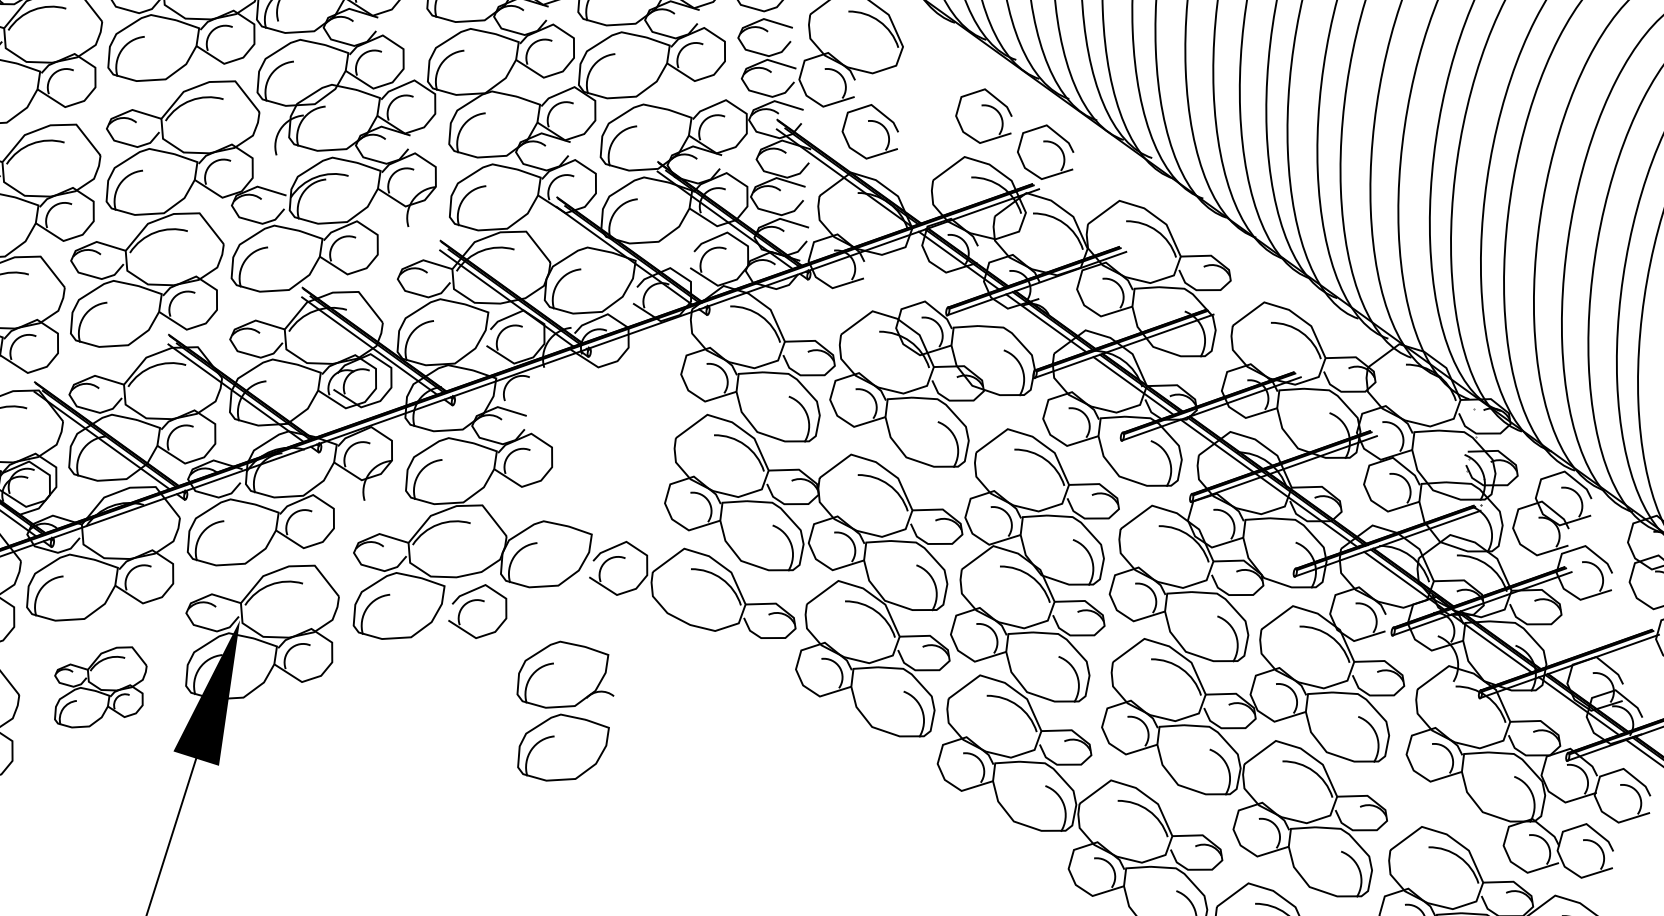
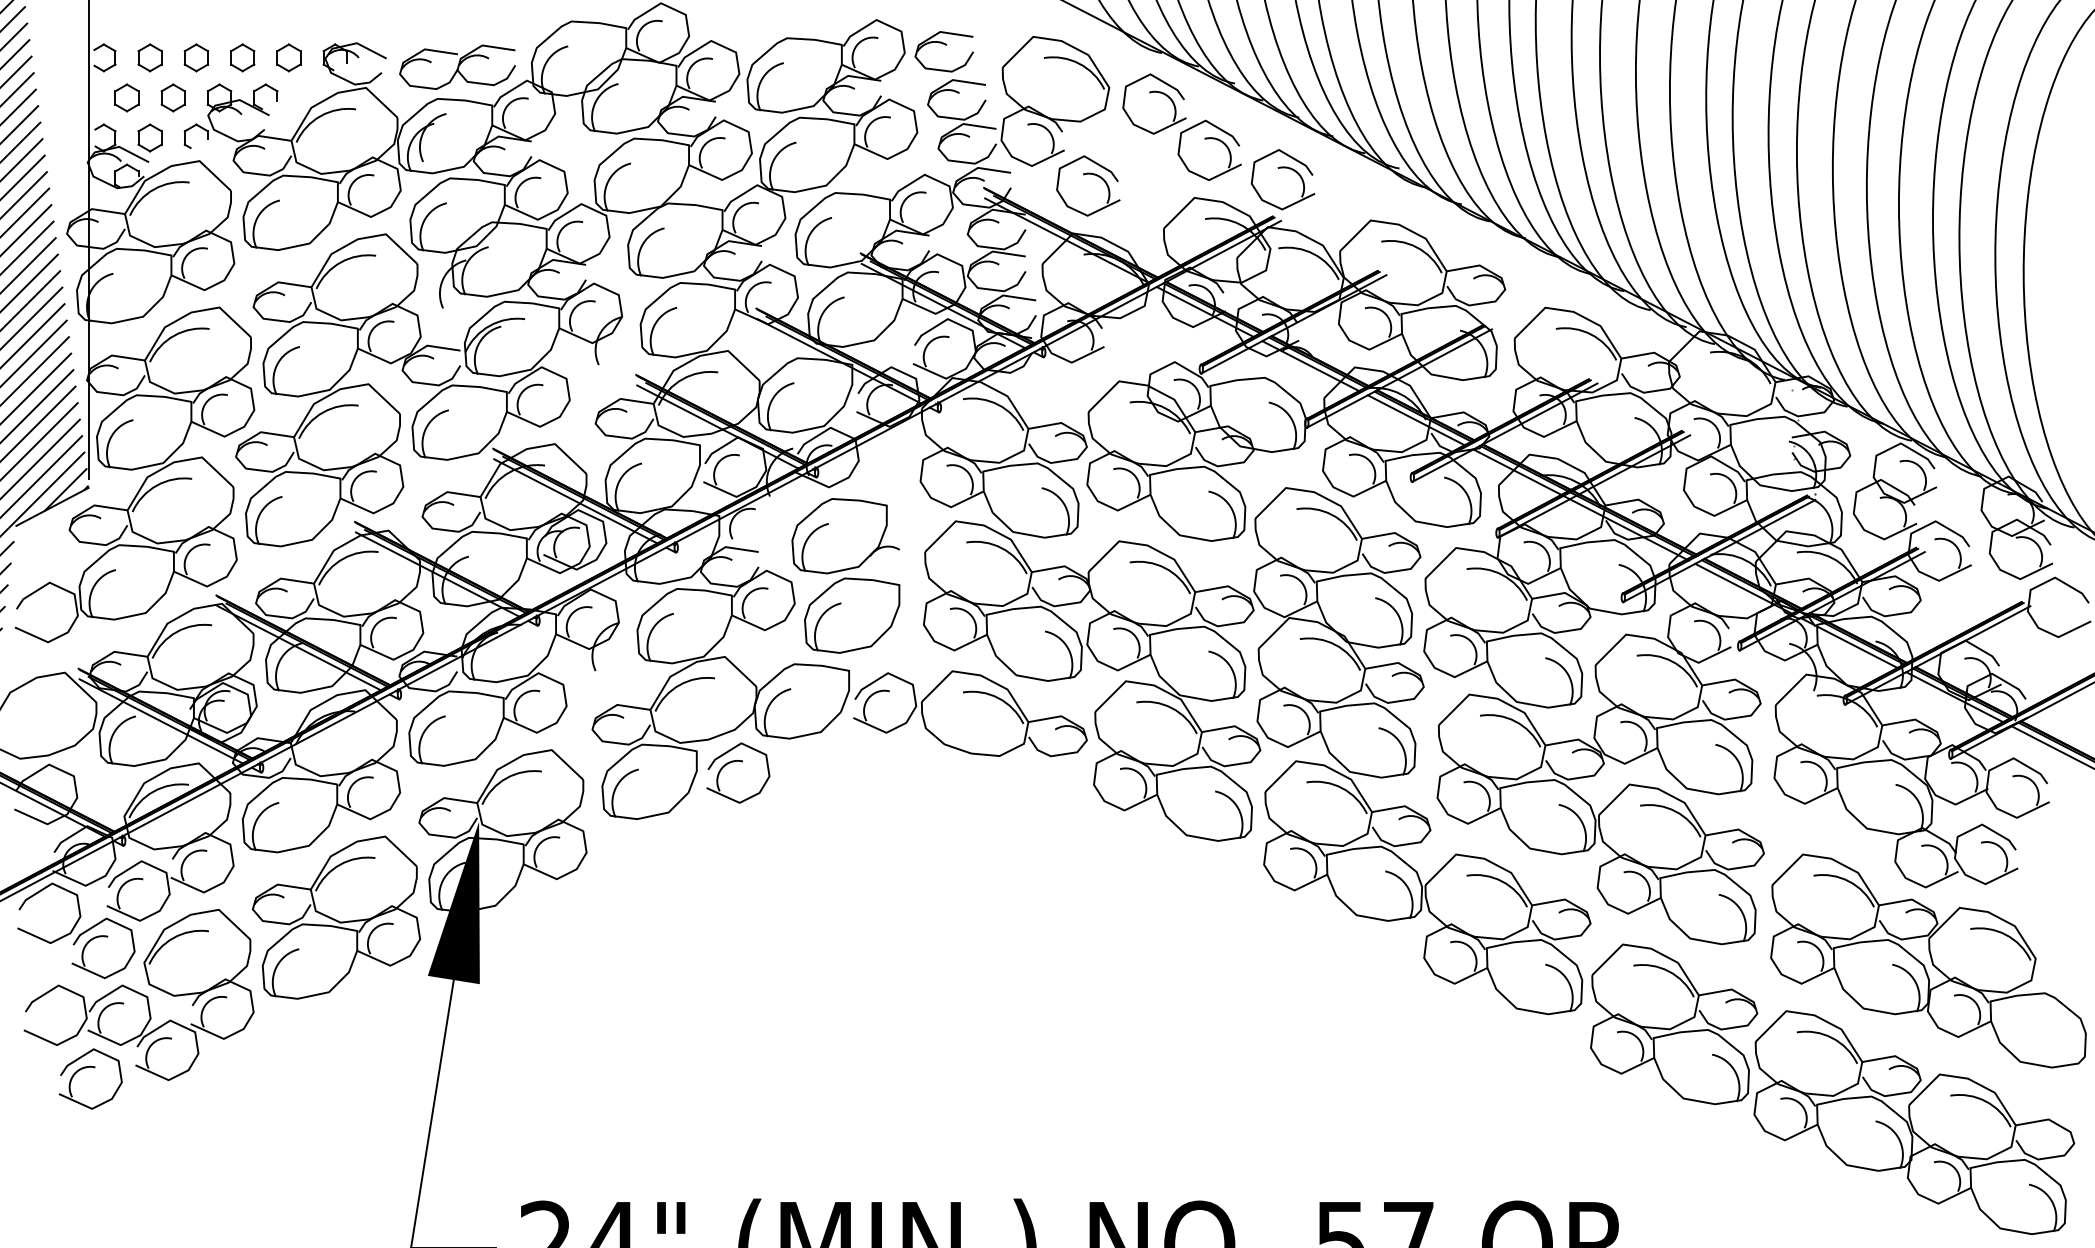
part: (939, 57) -> (1150, 93), added
part: (99, 686) -> (336, 917), size x1.67
part: (561, 712) -> (845, 575), moved

